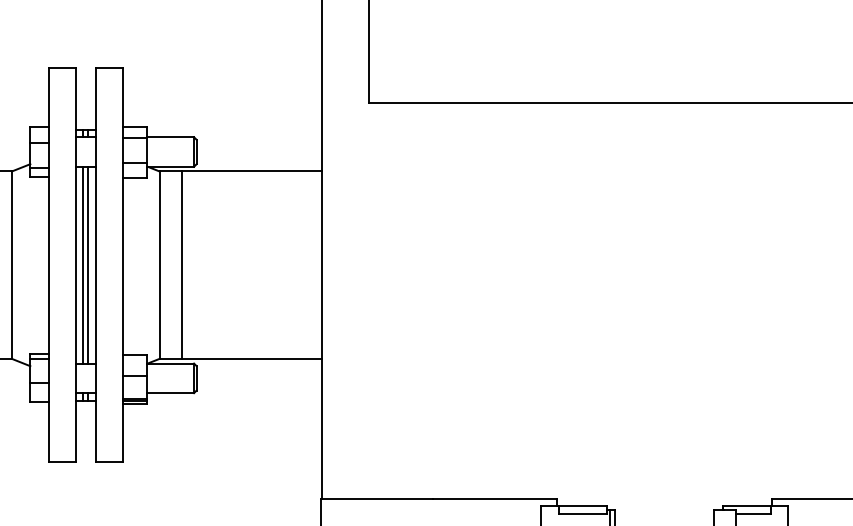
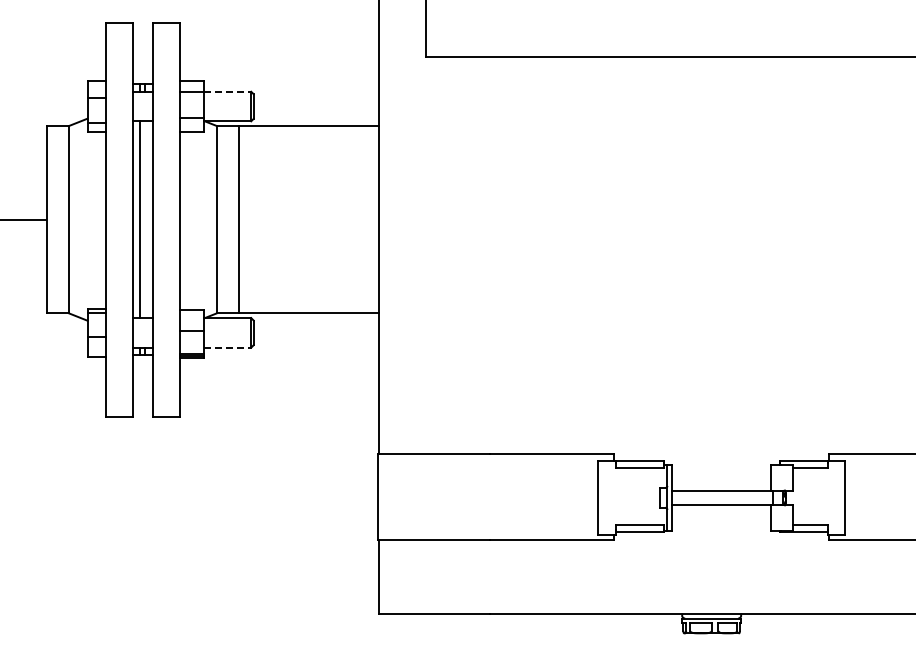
line: (171, 136) -> (228, 91), solid -> dashed
line: (88, 264) -> (145, 219), removed
line: (171, 392) -> (228, 347), solid -> dashed

